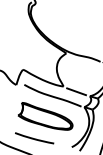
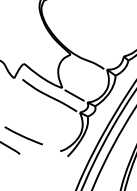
part: (44, 115) -> (37, 114), removed

